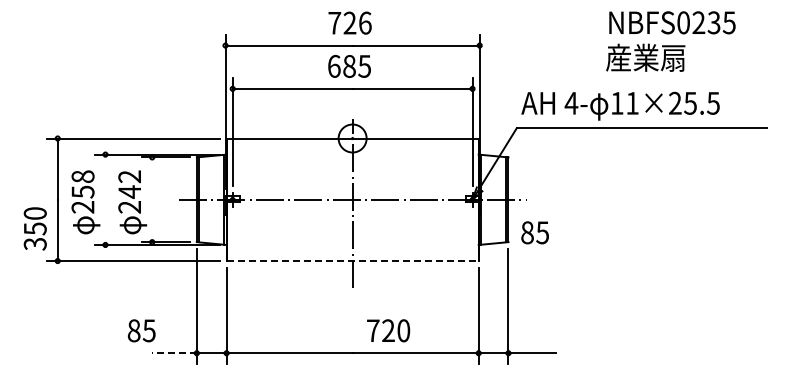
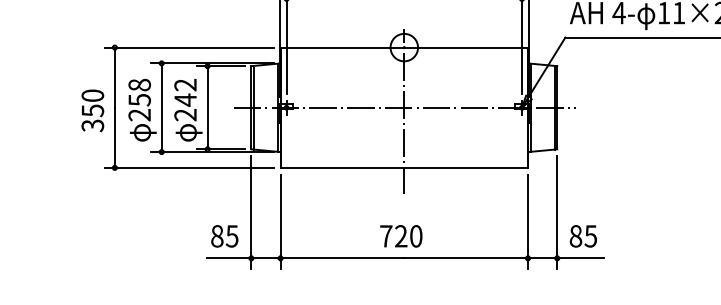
line: (105, 199) -> (161, 107), added
line: (152, 199) -> (207, 107), added
text: (34, 228) -> (92, 110), moved
text: (534, 232) -> (582, 236), moved
line: (353, 261) -> (405, 168), dashed -> solid
text: (141, 330) -> (224, 236), moved
text: (388, 330) -> (401, 236), moved
line: (174, 353) -> (229, 258), dashed -> solid

